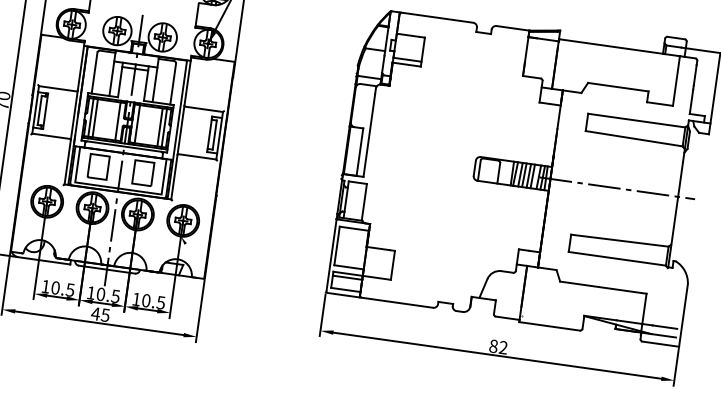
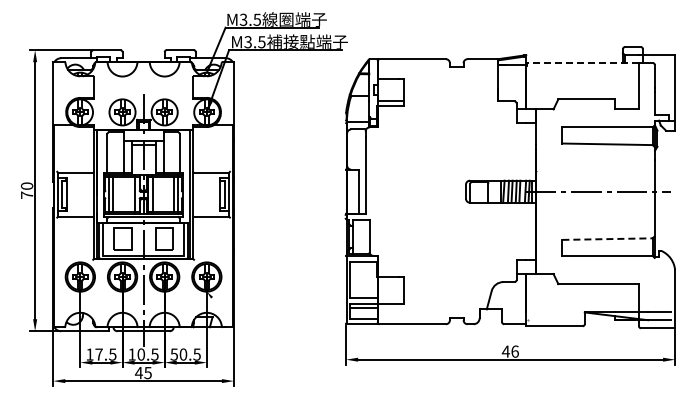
line: (619, 48) -> (582, 63), solid -> dashed
line: (620, 241) -> (608, 239), solid -> dashed
text: (54, 287) -> (98, 354), 10.5 -> 17.5
text: (135, 299) -> (173, 354), 10.5 -> 50.5
text: (497, 346) -> (509, 351), 82 -> 46

